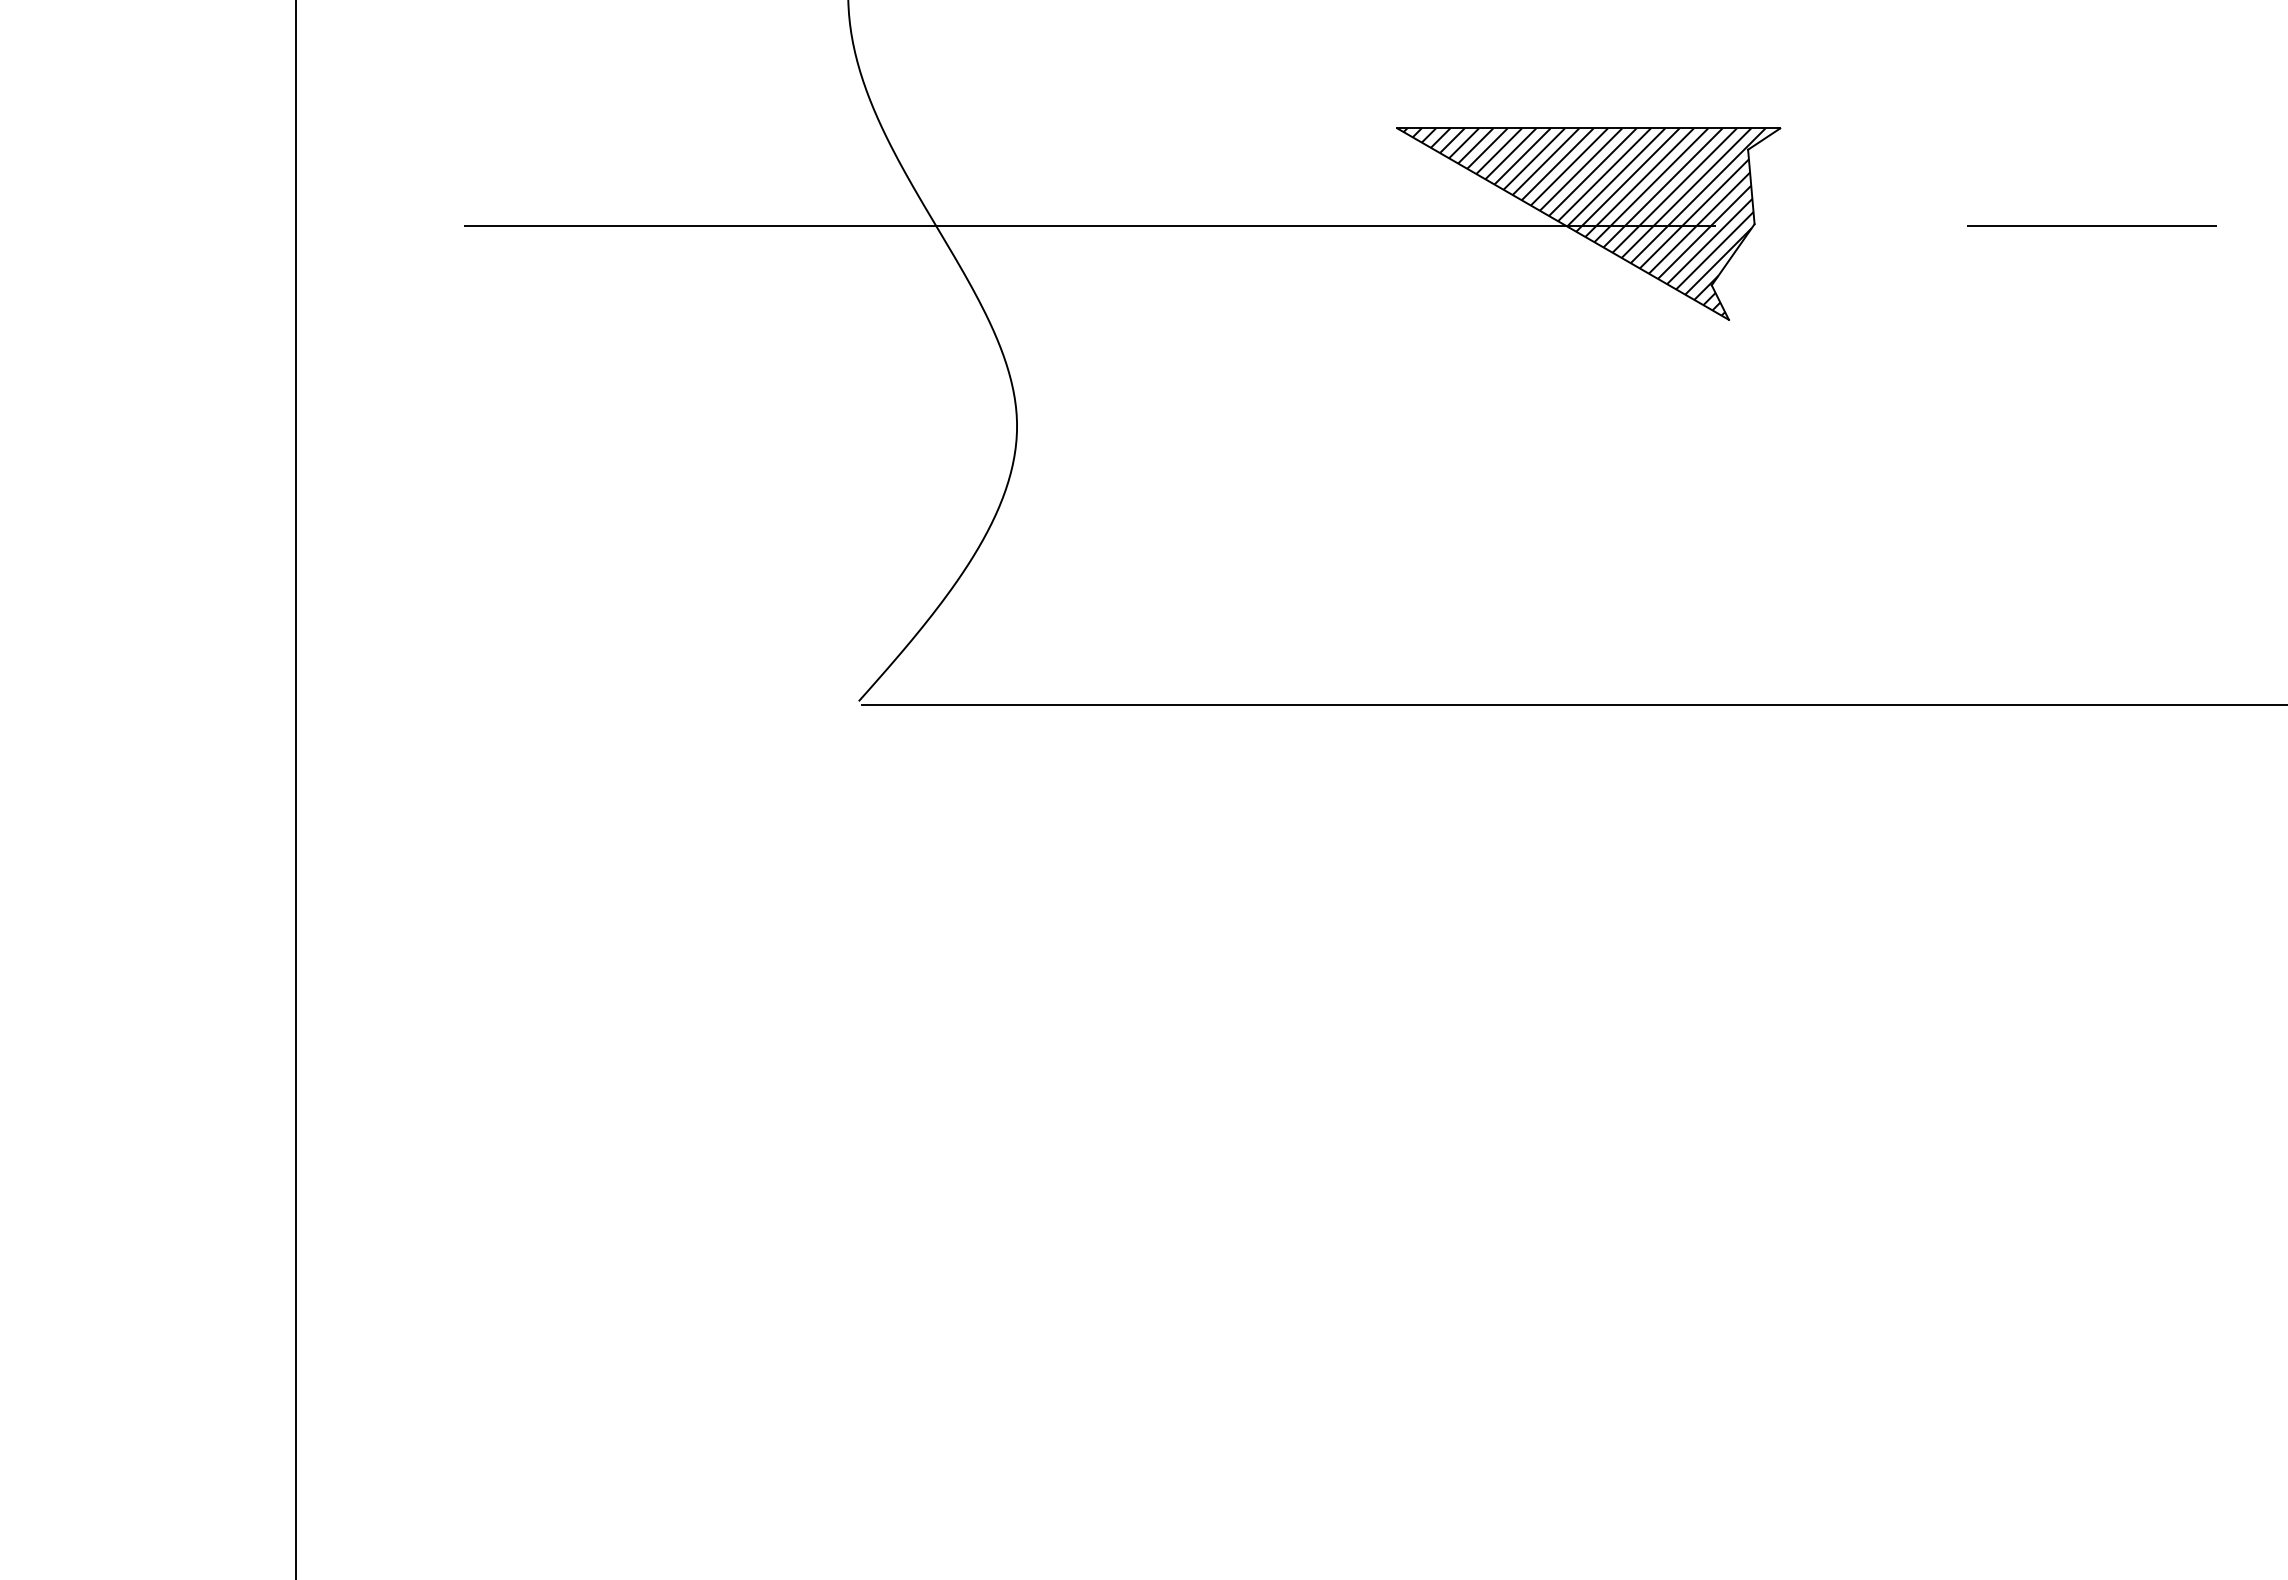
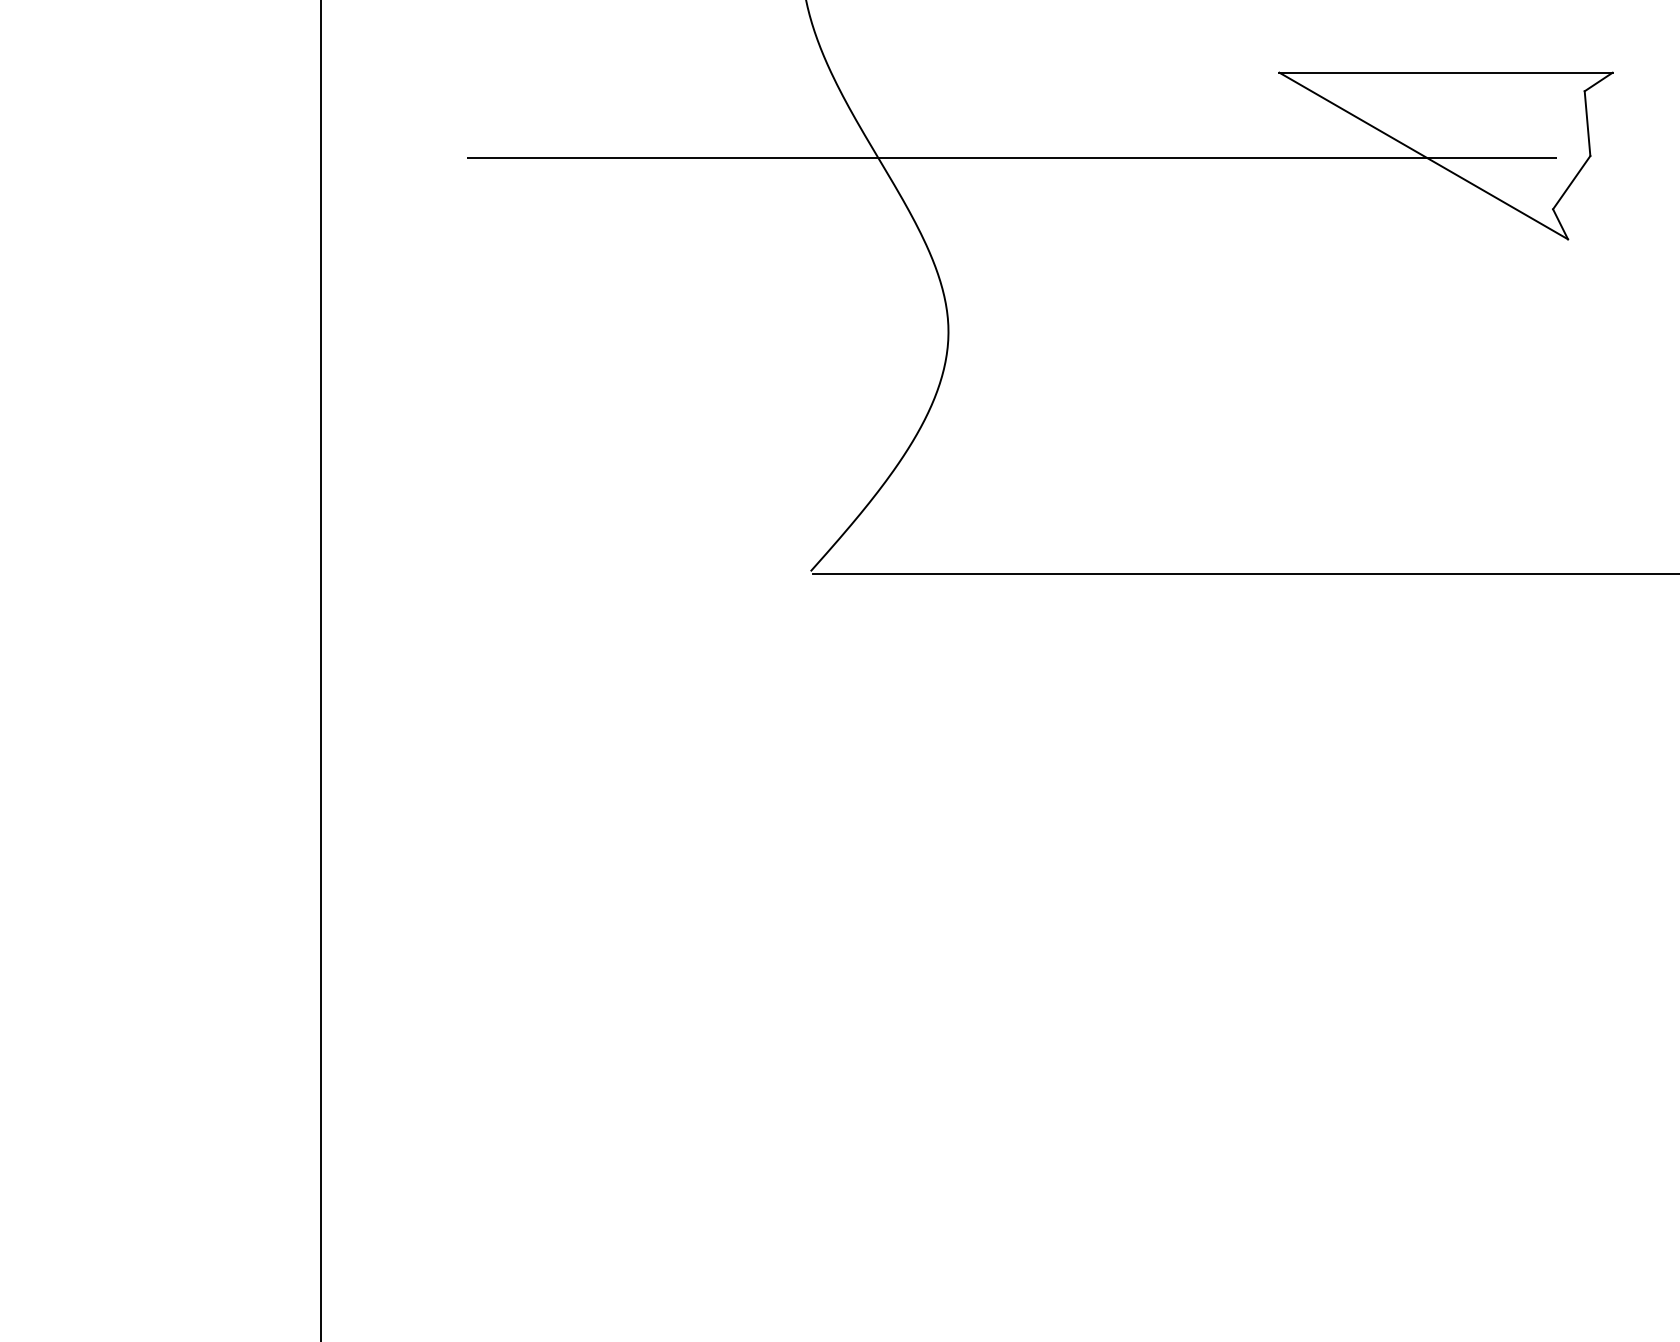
hatch: (1591, 221) -> (1448, 153), removed

